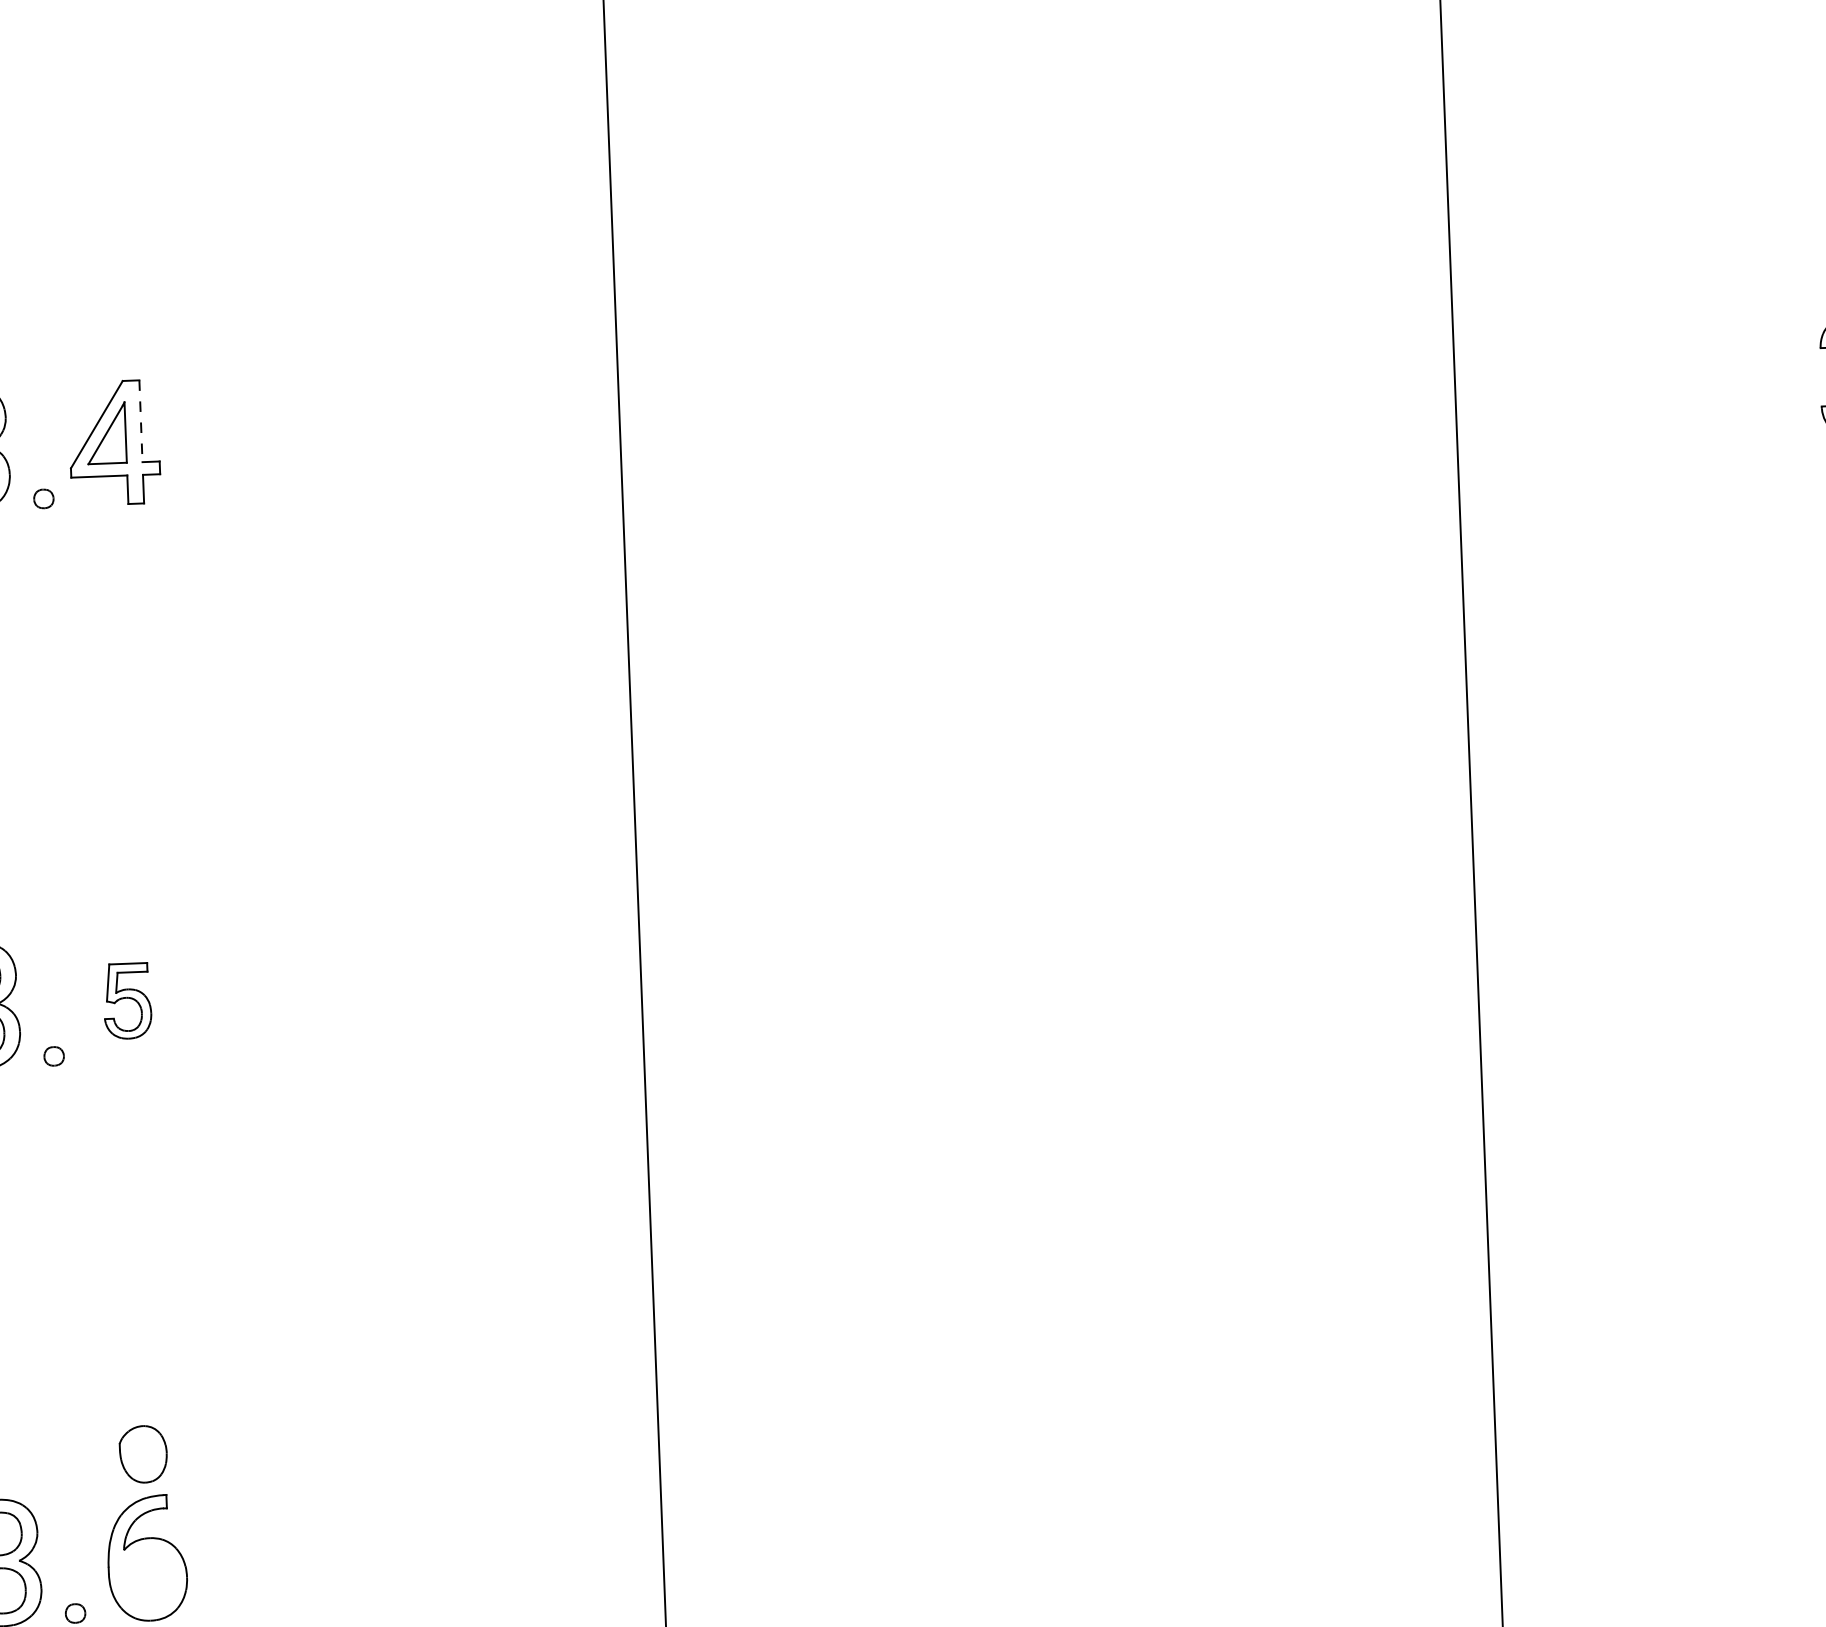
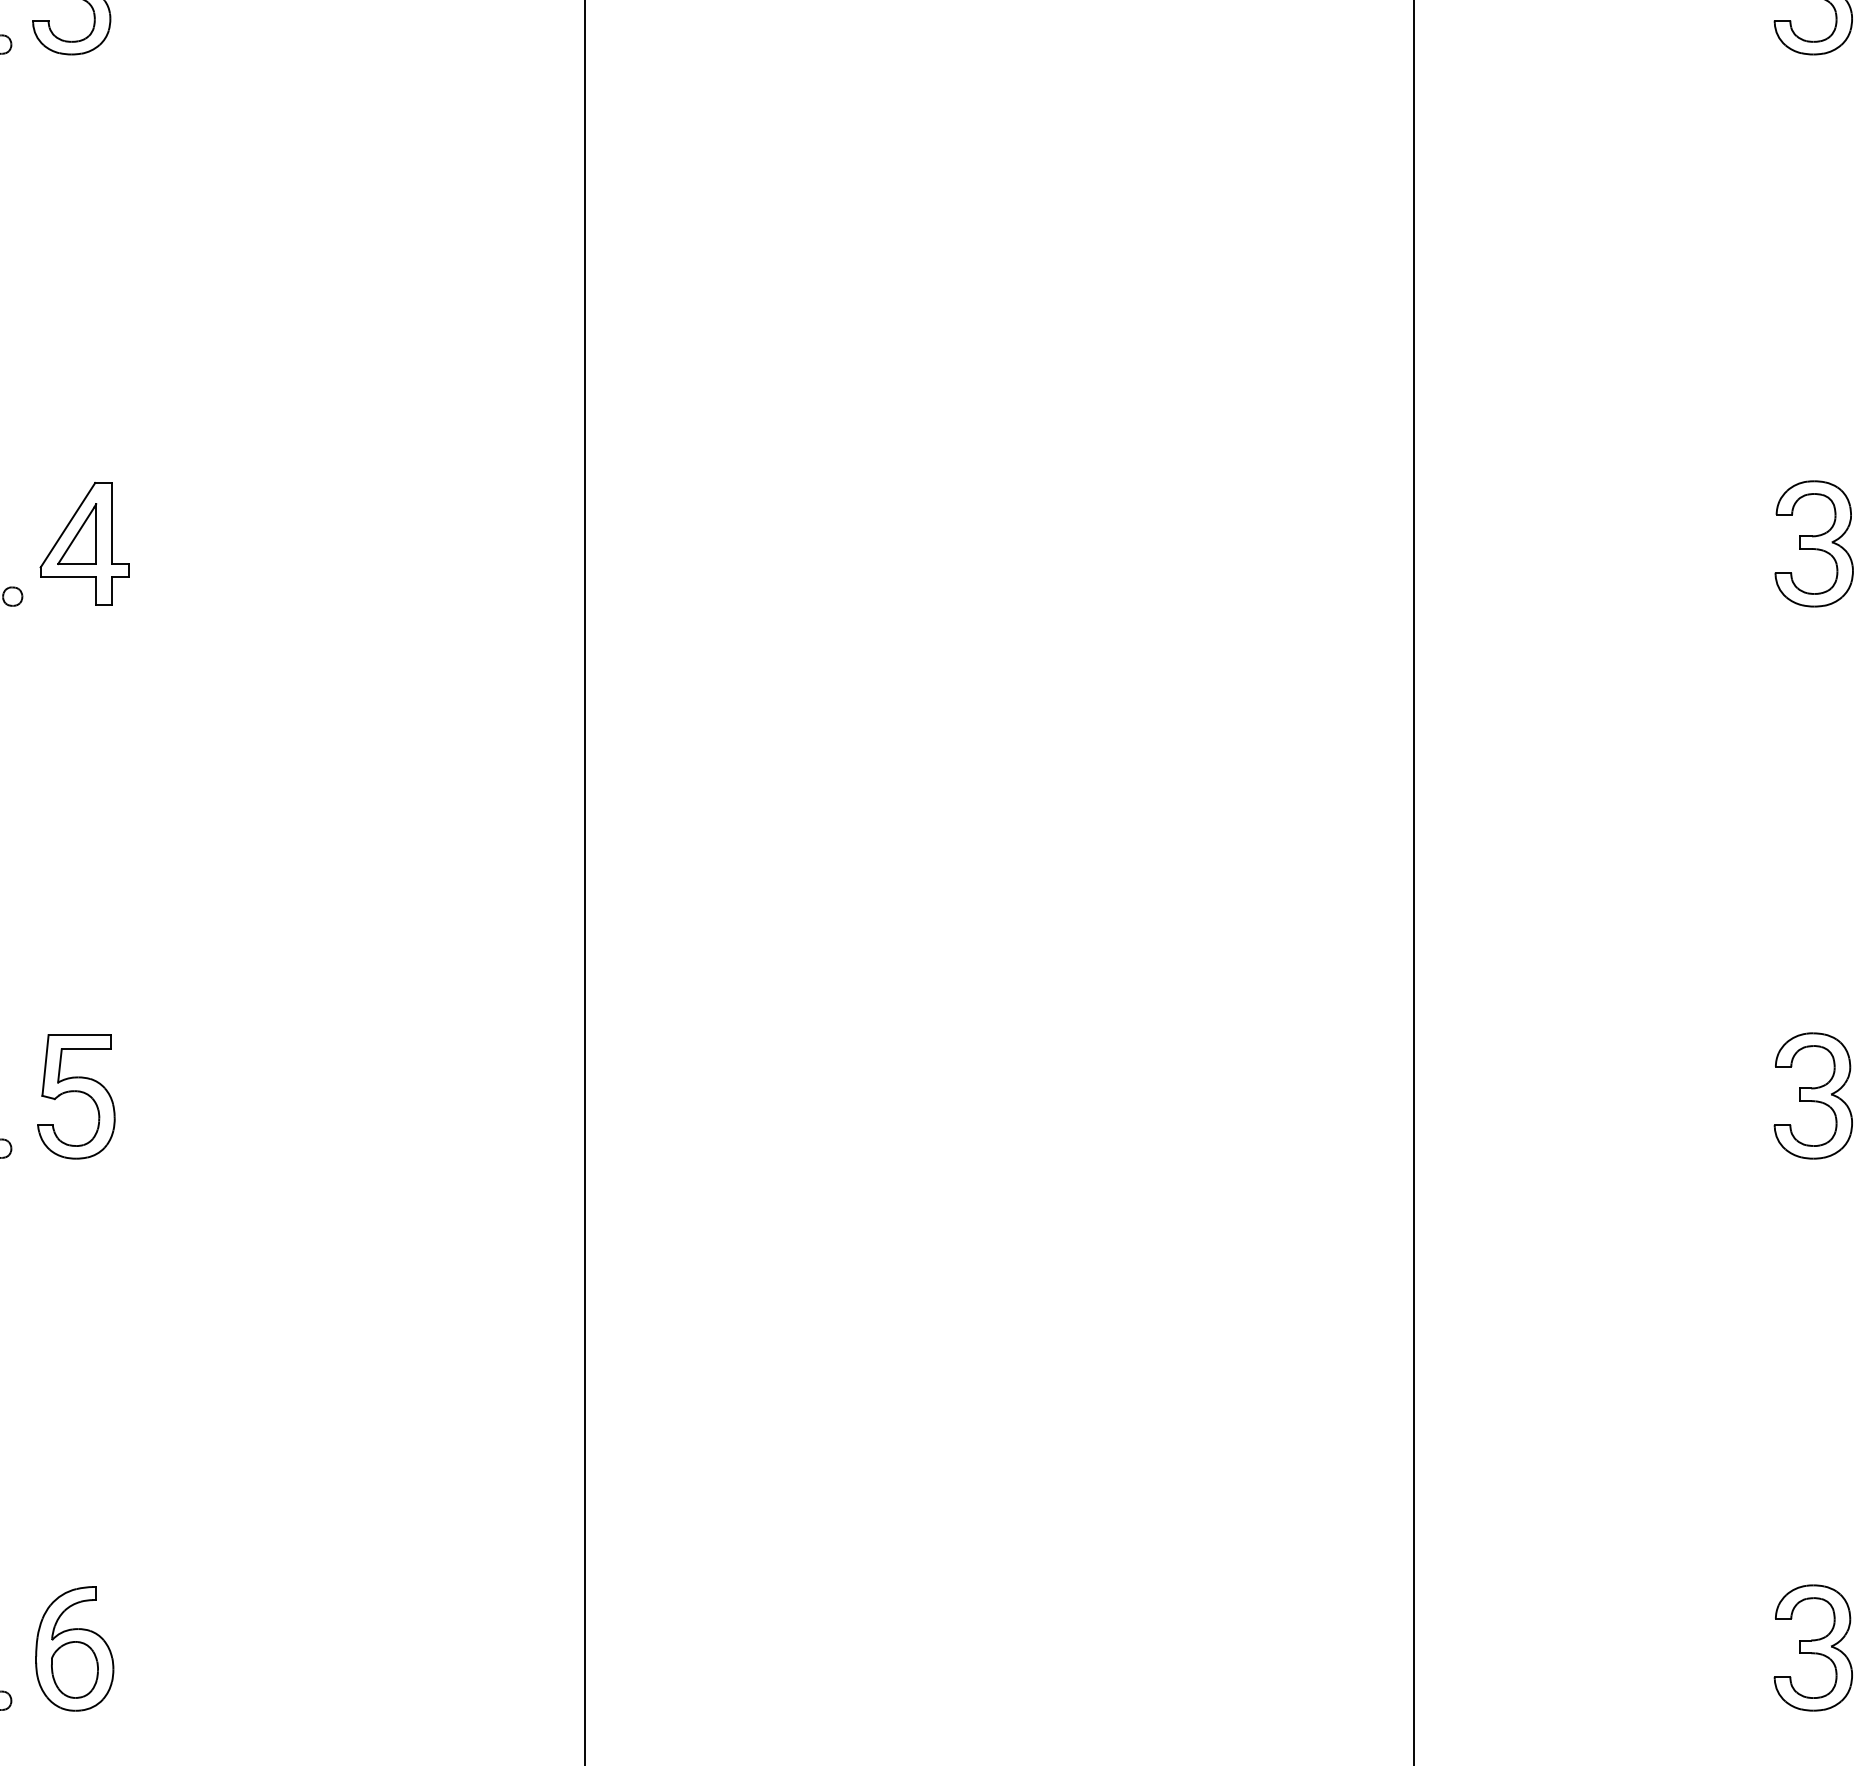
line: (140, 421) -> (111, 523), dashed -> solid
part: (127, 1000) -> (76, 1096), size x1.67
part: (143, 1453) -> (74, 1669), moved

